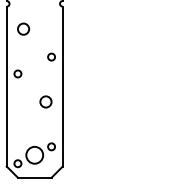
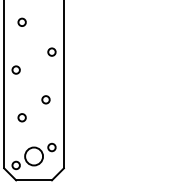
circle: (23, 28) -> (22, 21), size x0.62
circle: (45, 101) -> (45, 99), size x0.62
circle: (23, 118) -> (22, 117), added

